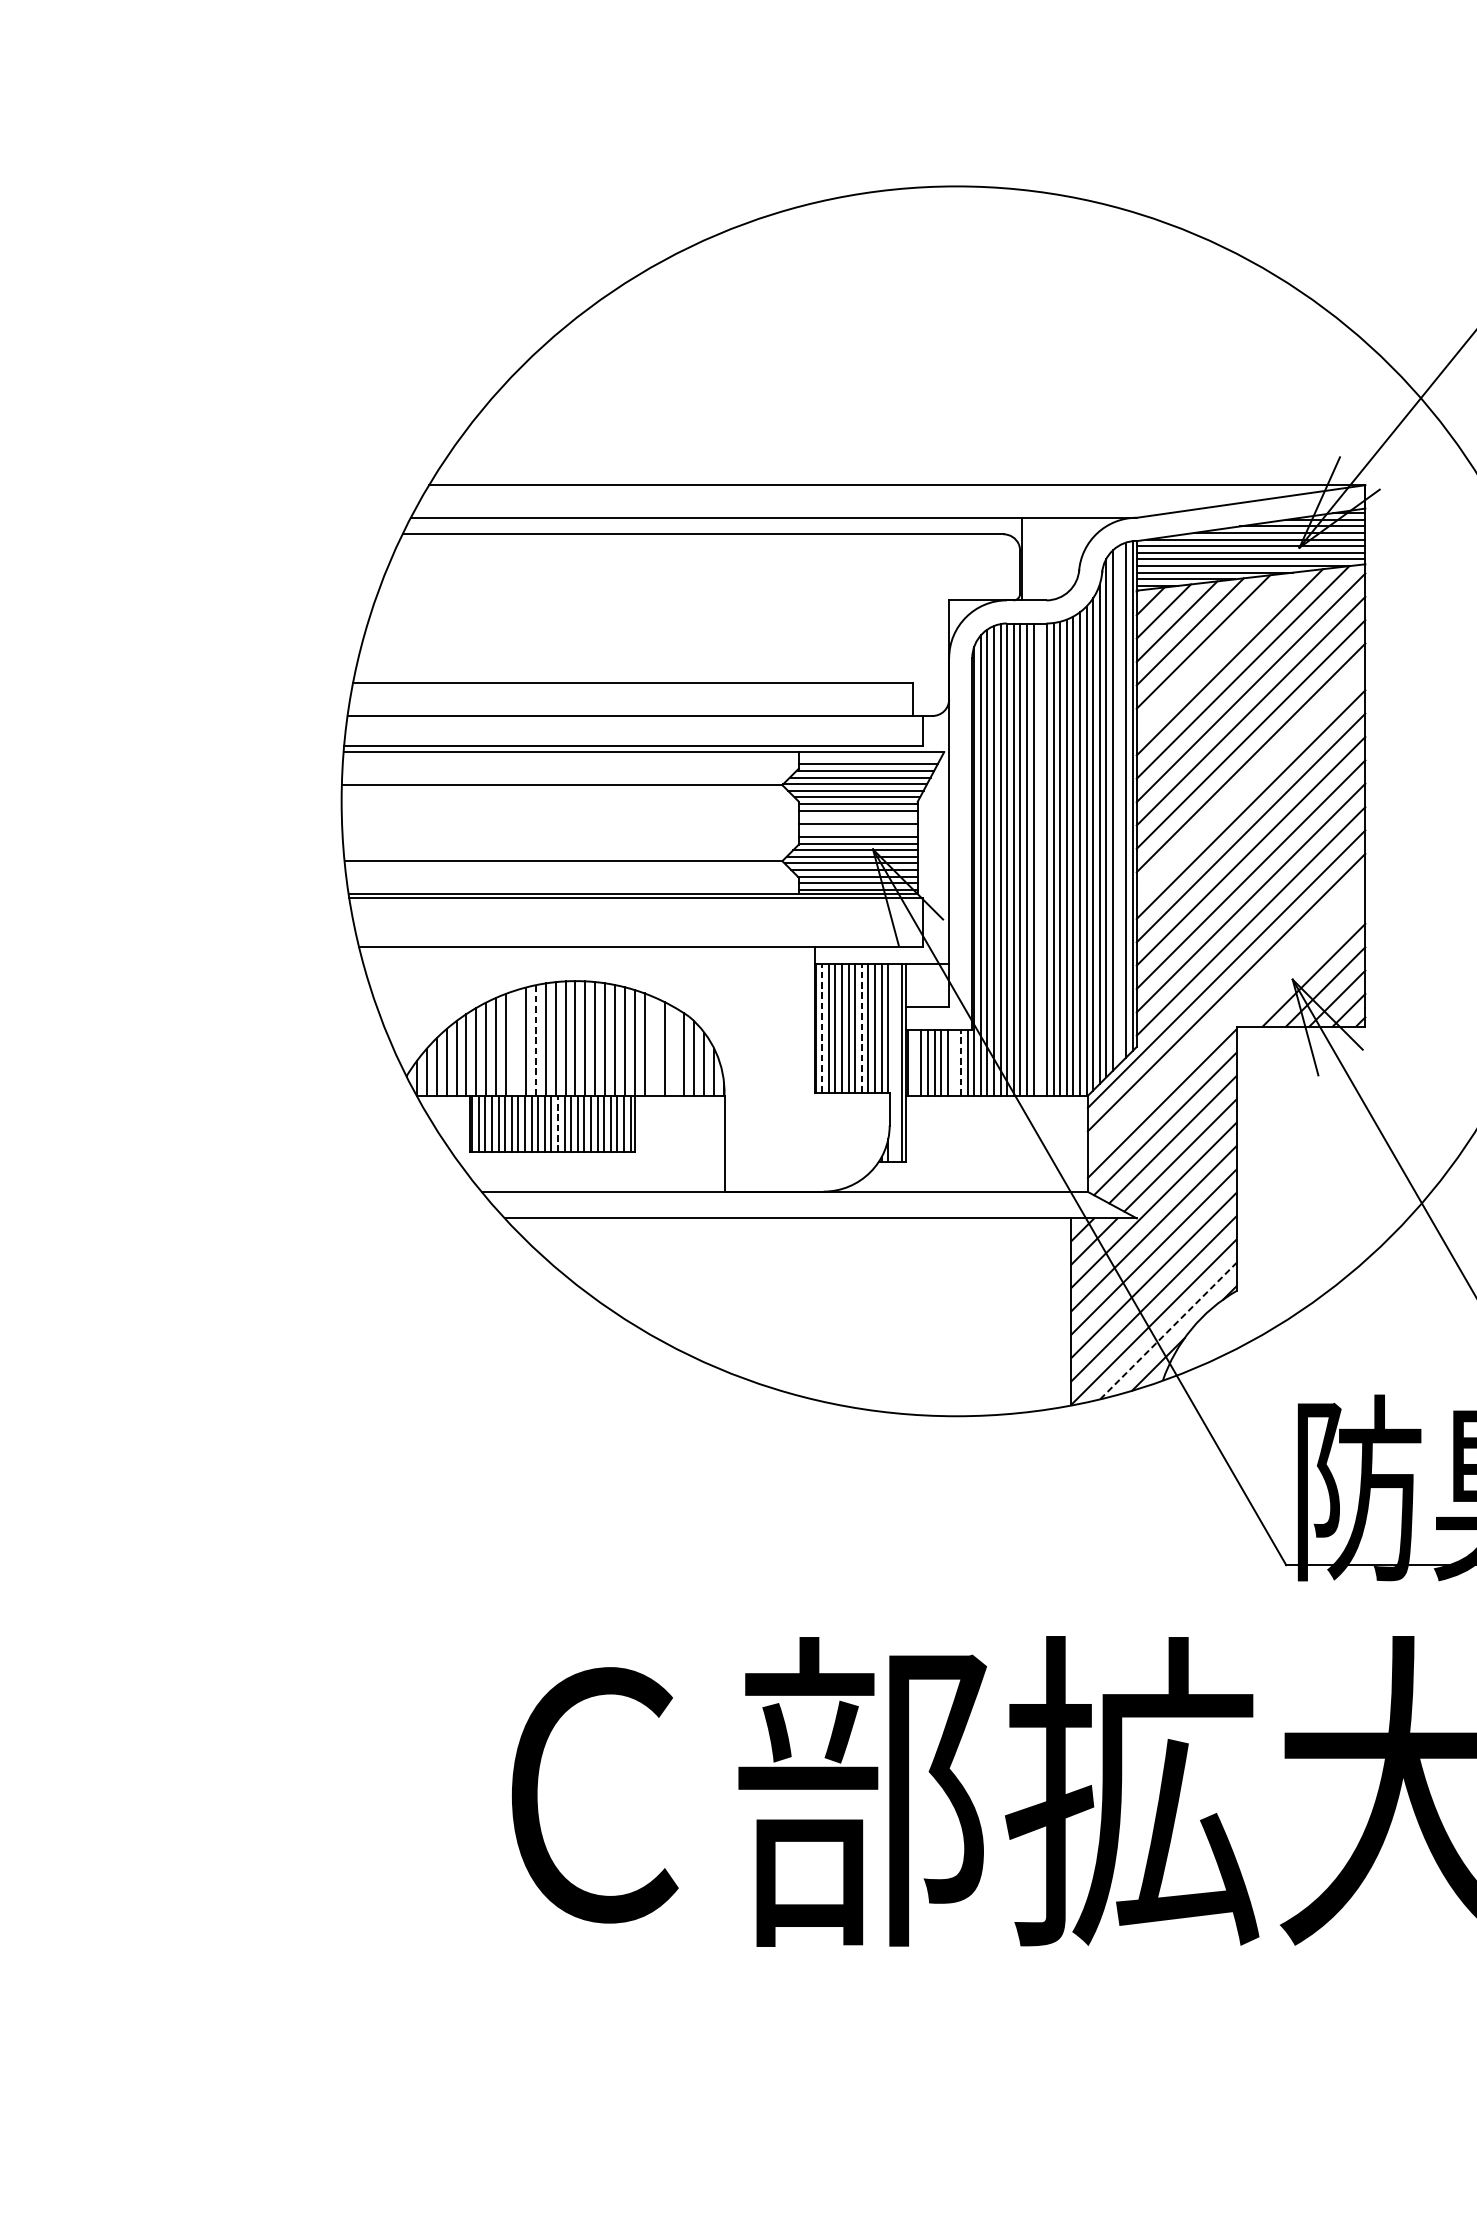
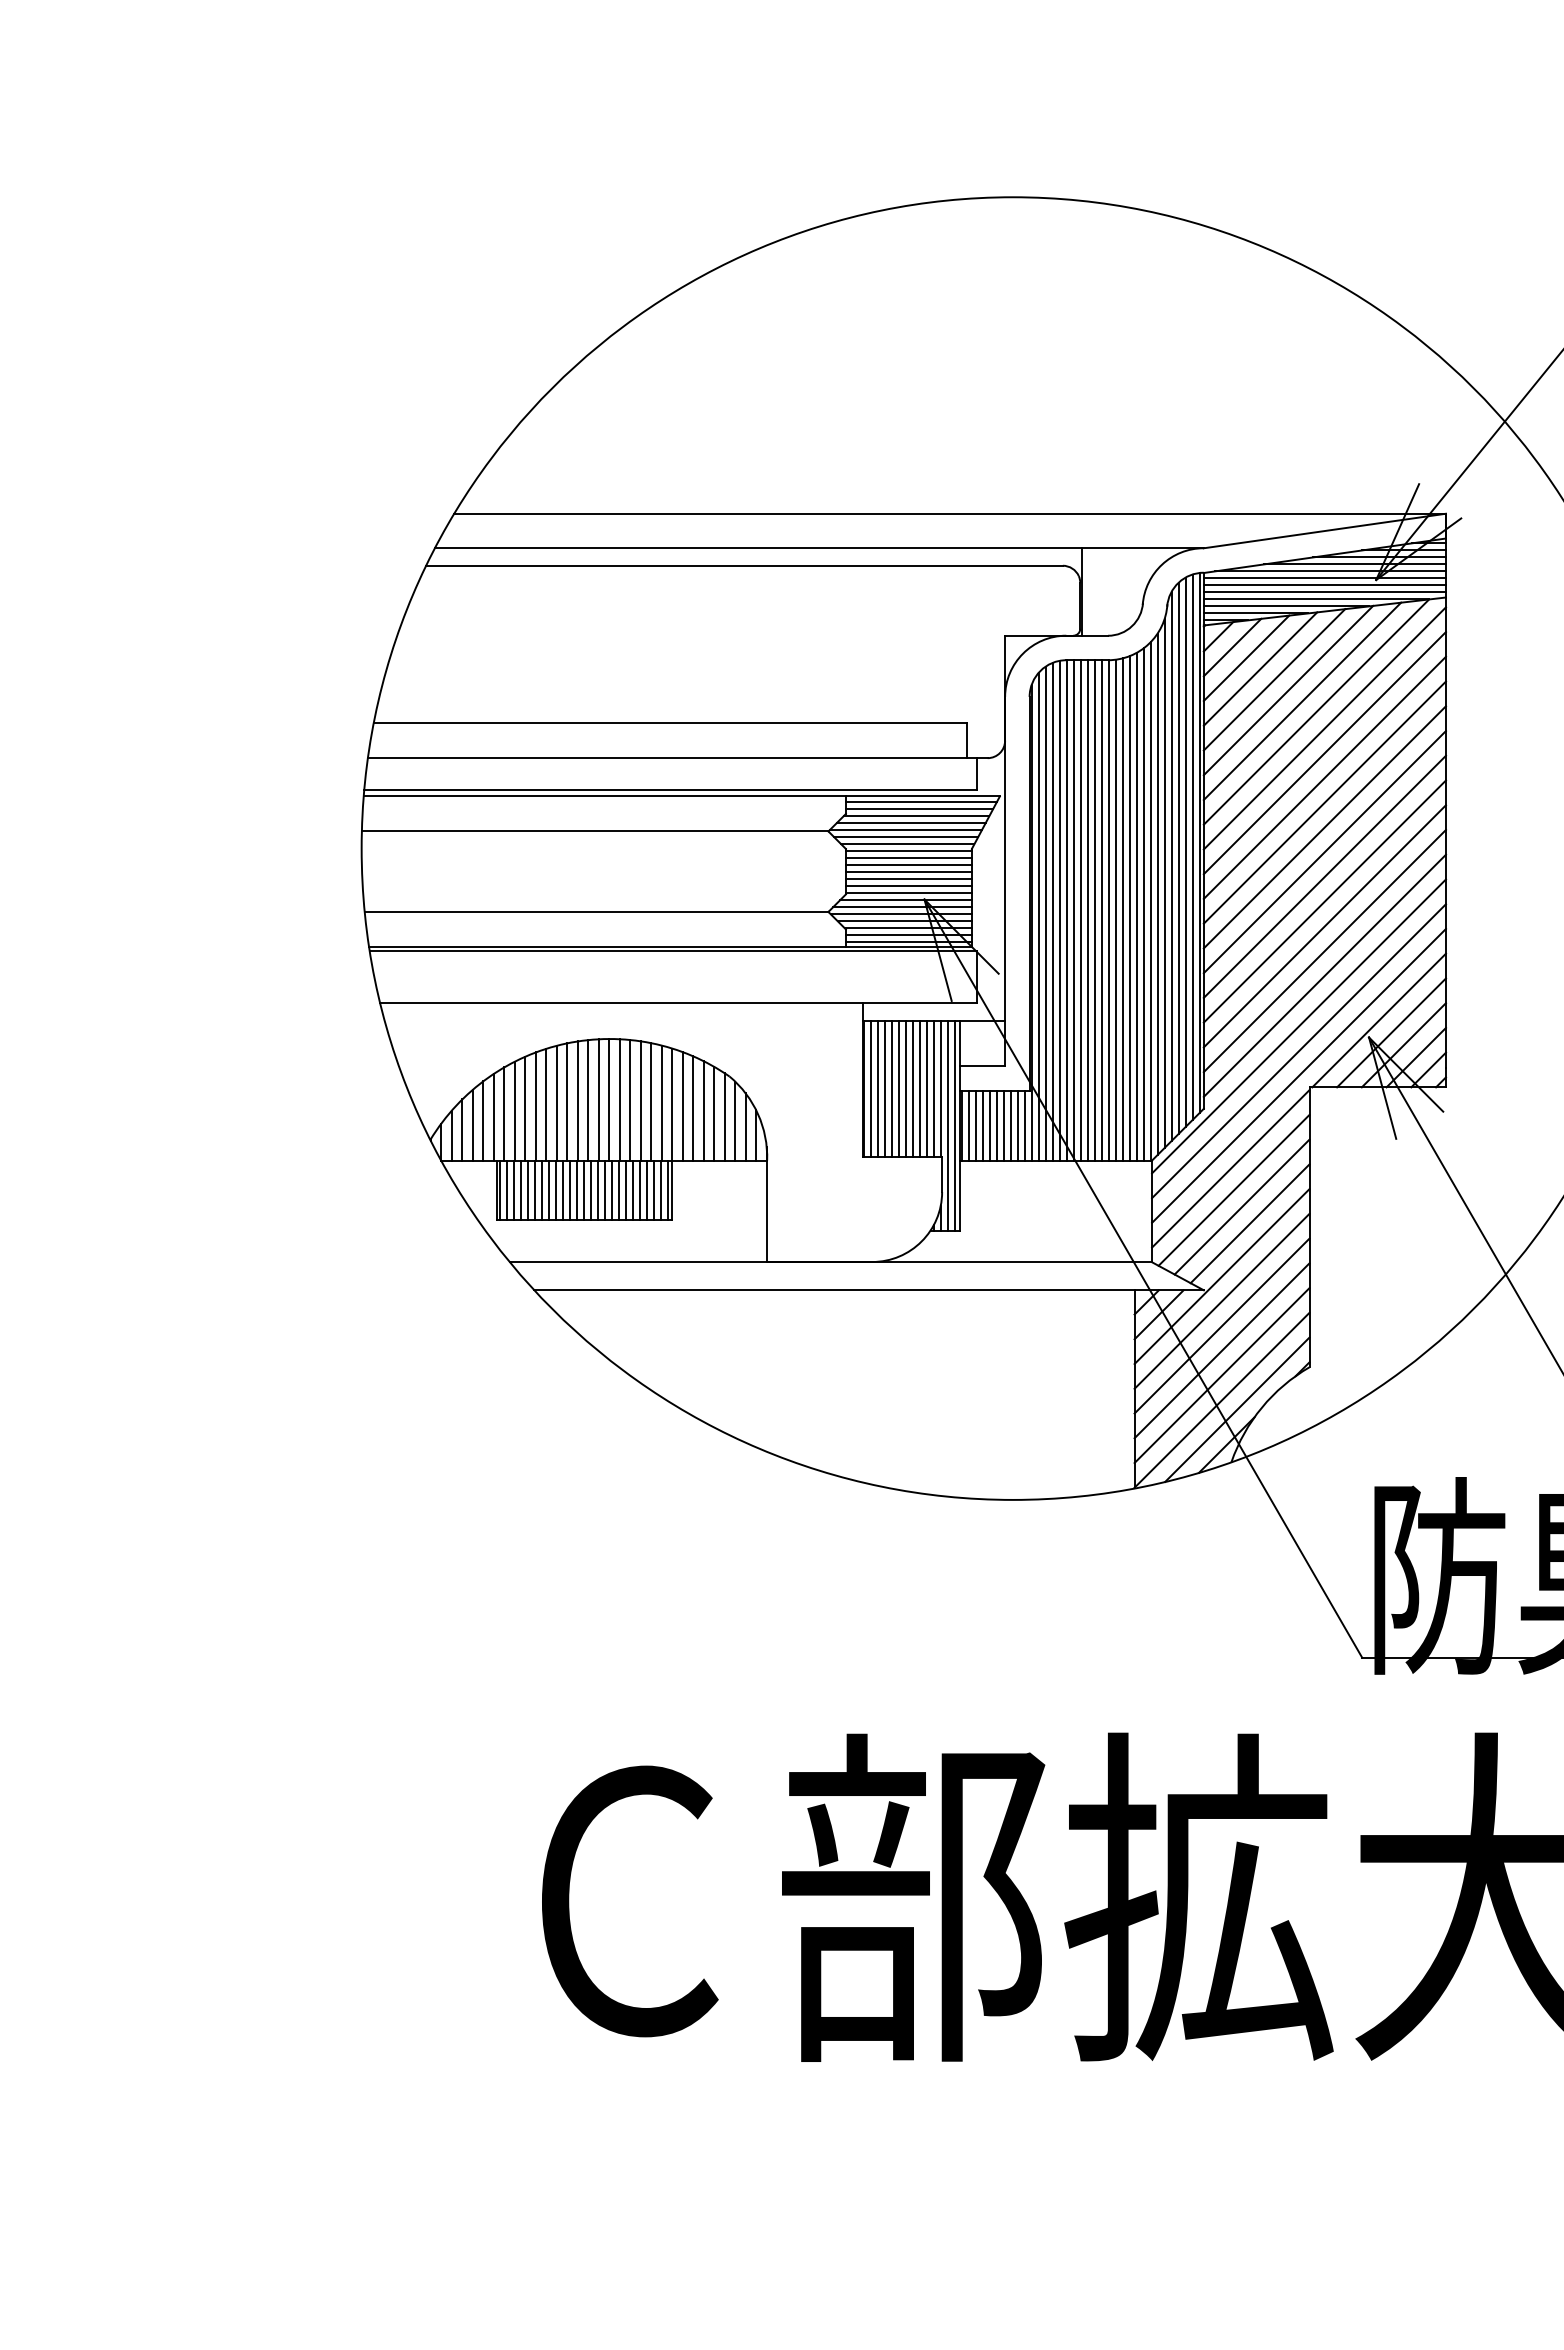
line: (1216, 652) -> (1288, 690), added
line: (869, 757) -> (920, 802), added
line: (1250, 781) -> (1324, 827), added
line: (1119, 805) -> (1185, 852), added
line: (857, 817) -> (908, 865), added
line: (857, 830) -> (908, 879), added
line: (1040, 859) -> (1101, 910), added
line: (1301, 963) -> (1378, 1020), added
line: (1226, 1015) -> (1298, 1075), added
line: (822, 1027) -> (870, 1088), dashed -> solid
line: (861, 1027) -> (912, 1088), dashed -> solid
line: (535, 1040) -> (567, 1101), dashed -> solid
line: (516, 1042) -> (546, 1104), added
line: (654, 1046) -> (693, 1108), added
line: (674, 1051) -> (714, 1113), added
line: (894, 1062) -> (947, 1125), added
line: (914, 1062) -> (968, 1125), added
line: (954, 1062) -> (1010, 1125), added
line: (960, 1062) -> (1017, 1125), dashed -> solid
line: (557, 1124) -> (590, 1190), dashed -> solid
line: (1168, 1330) -> (1237, 1409), dashed -> solid

